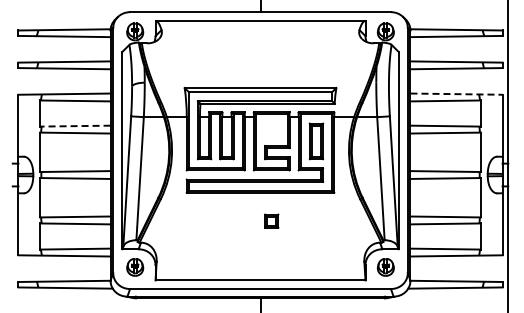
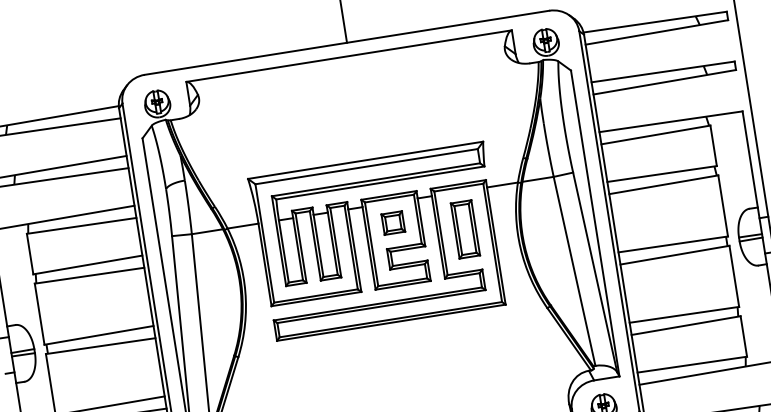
line: (457, 94) -> (672, 122), dashed -> solid
line: (74, 126) -> (86, 265), dashed -> solid
part: (271, 220) -> (392, 222), moved

